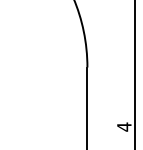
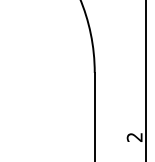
text: (124, 127) -> (134, 137), 4 -> 2

